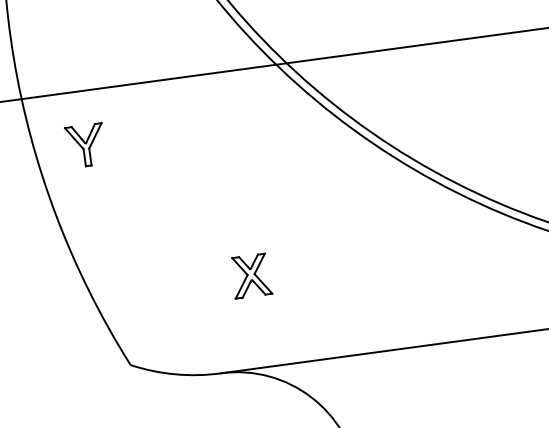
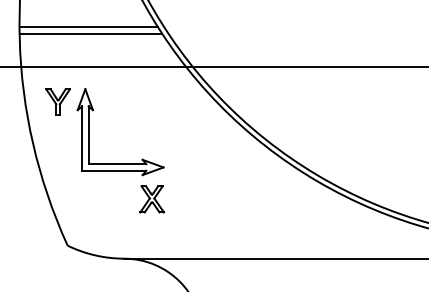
line: (117, 24) -> (88, 27), added
line: (121, 32) -> (90, 33), added
part: (140, 185) -> (89, 132), added

